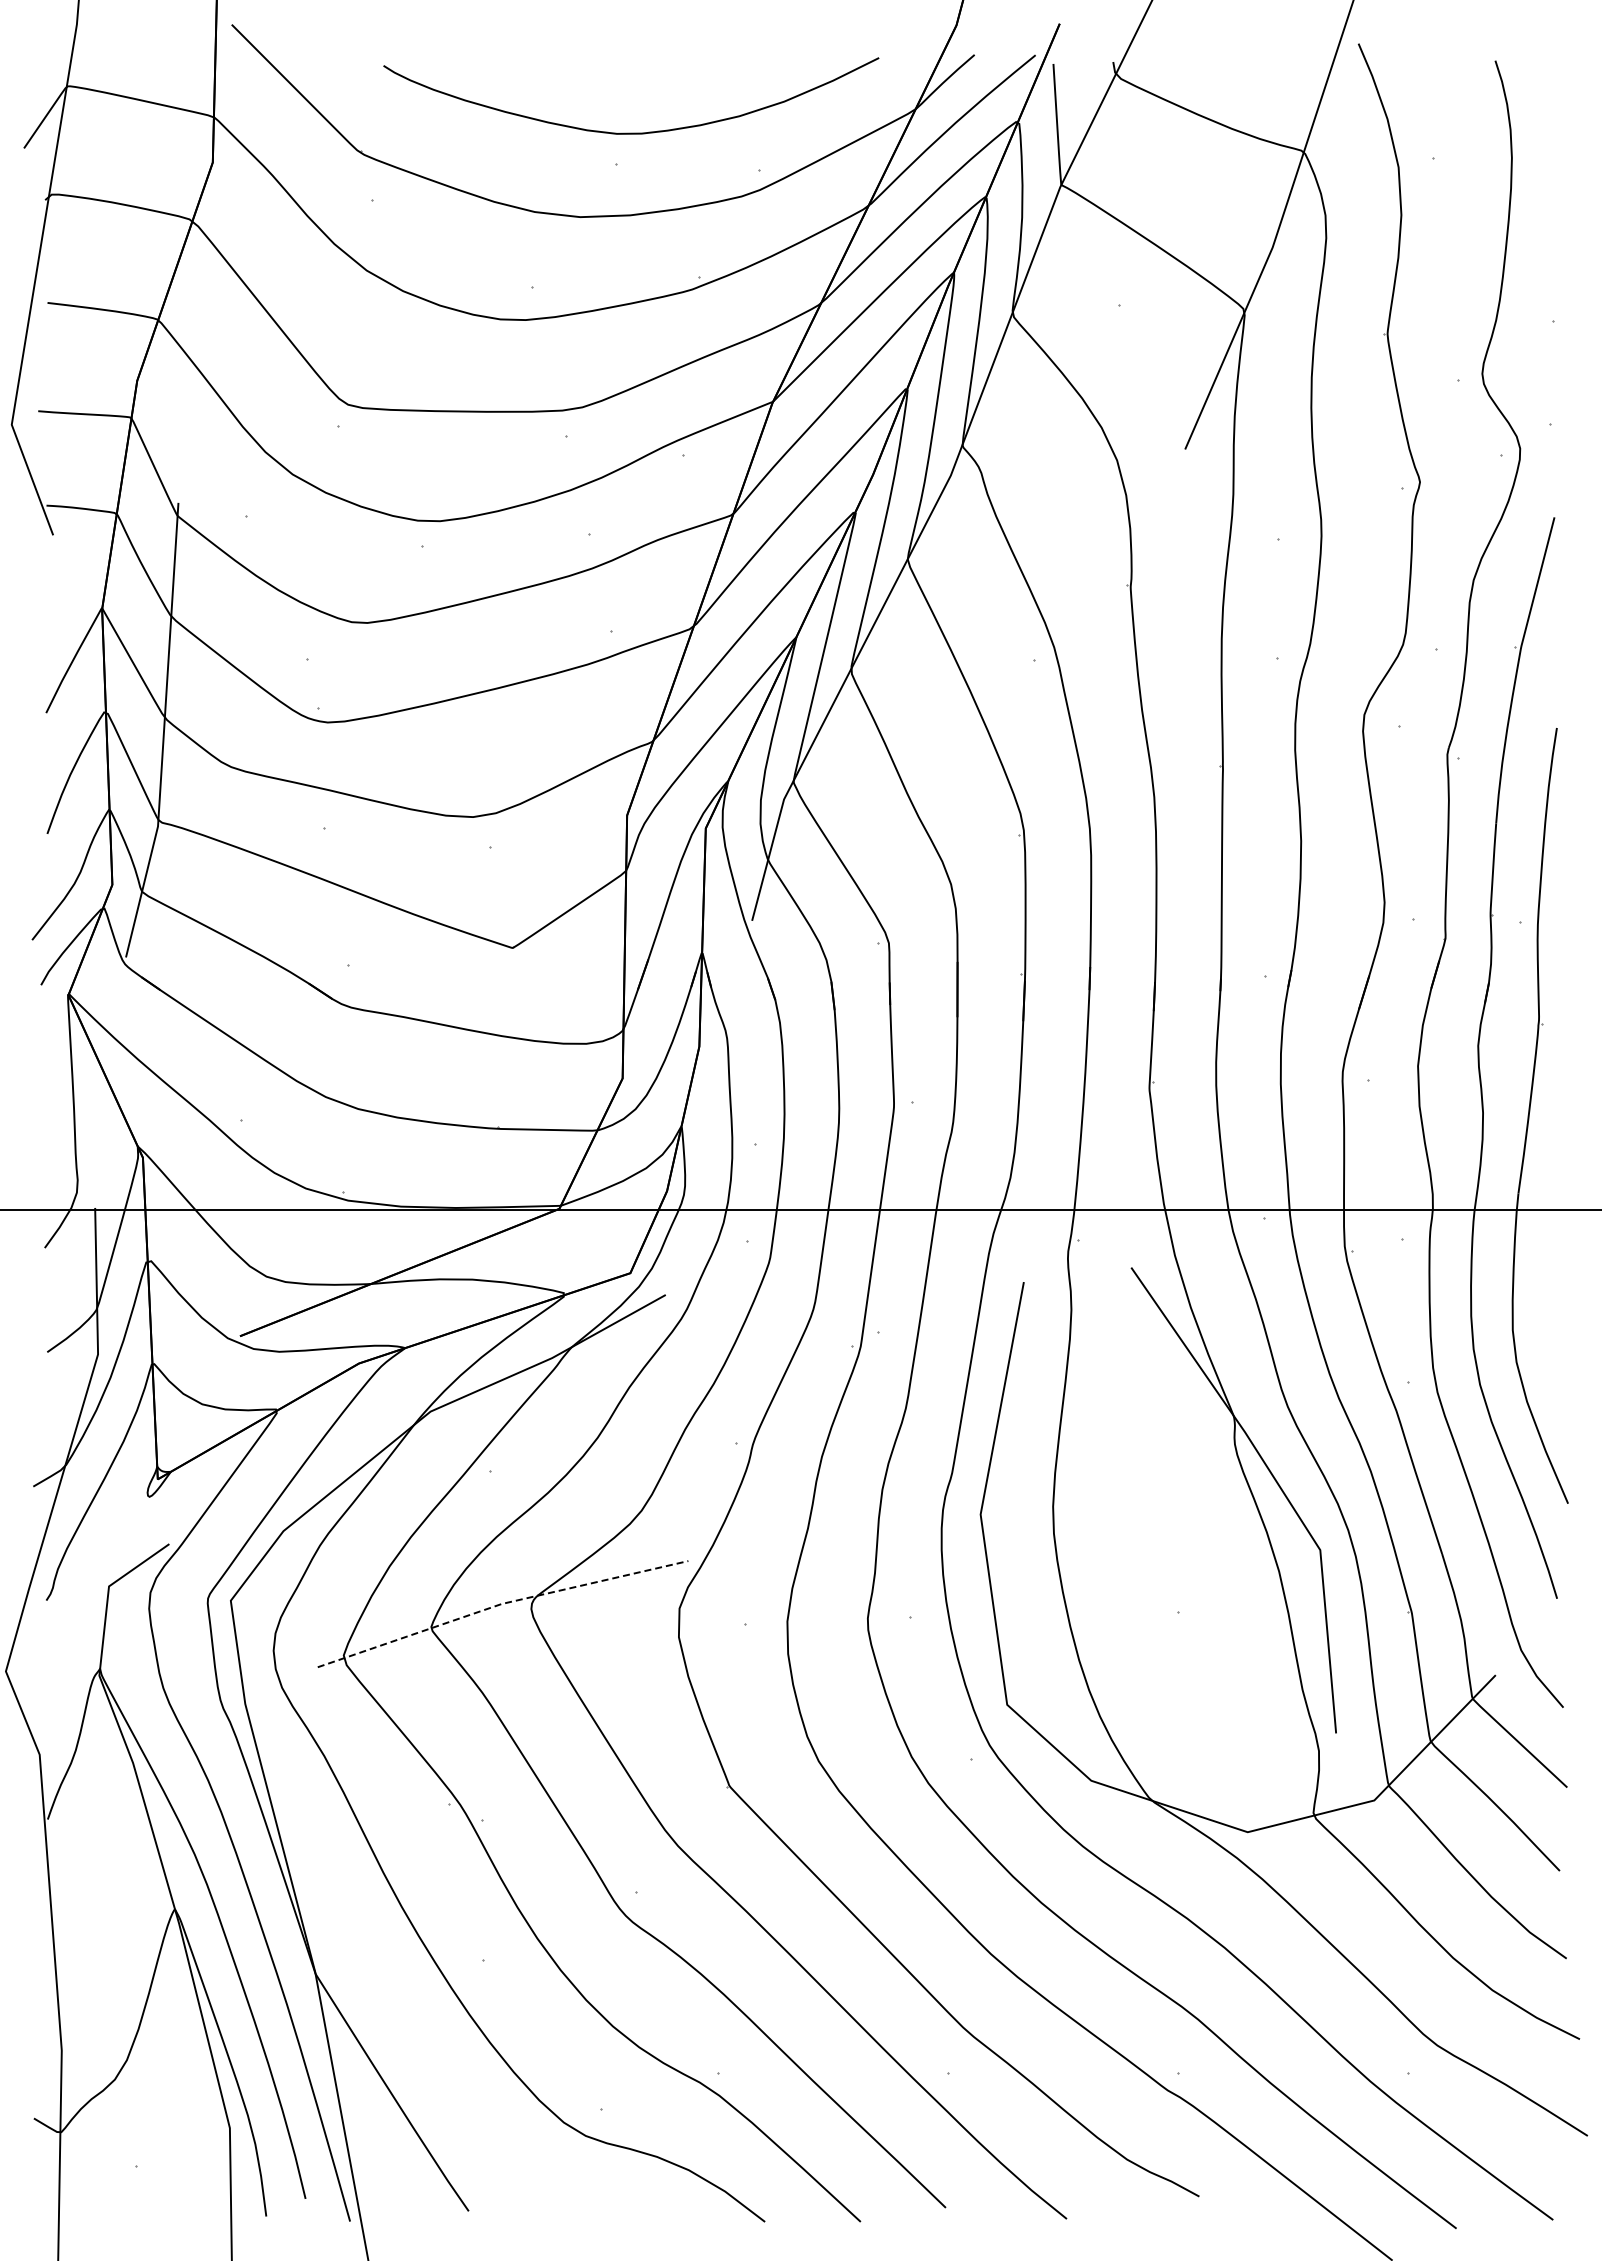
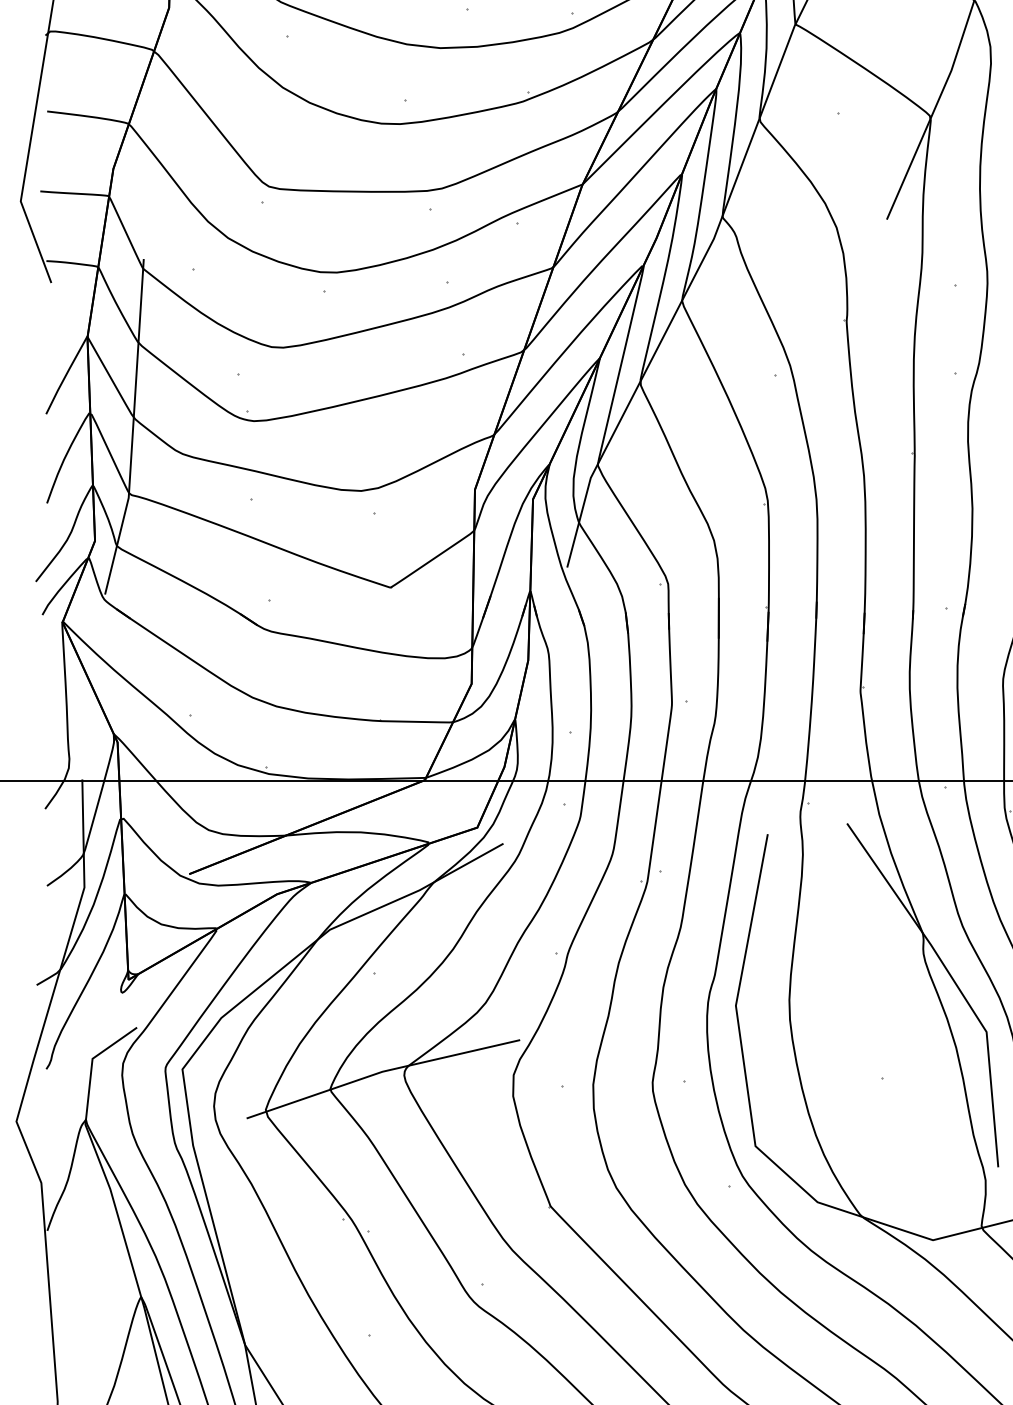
line: (500, 1604) -> (381, 1072), dashed -> solid

